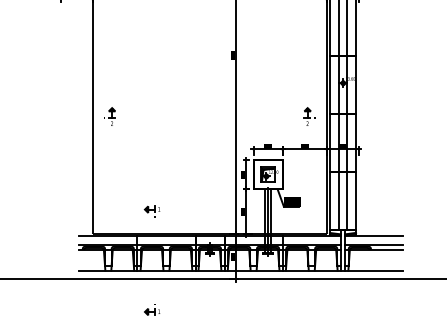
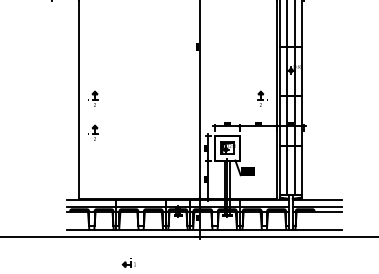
part: (110, 156) -> (93, 132), added
part: (151, 211) -> (128, 179), removed

